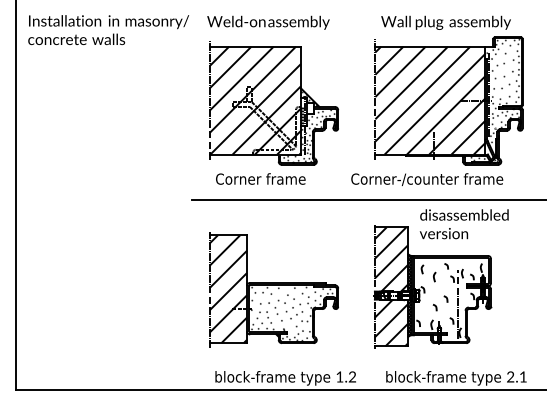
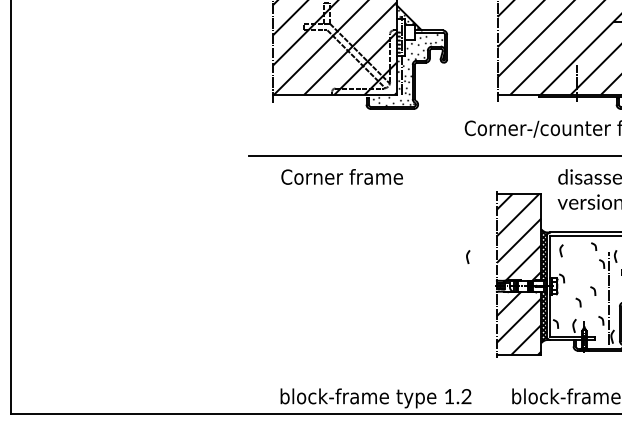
text: (260, 178) -> (341, 176), moved
curve: (434, 276) -> (467, 256), moved
part: (273, 289) -> (359, 277), removed

